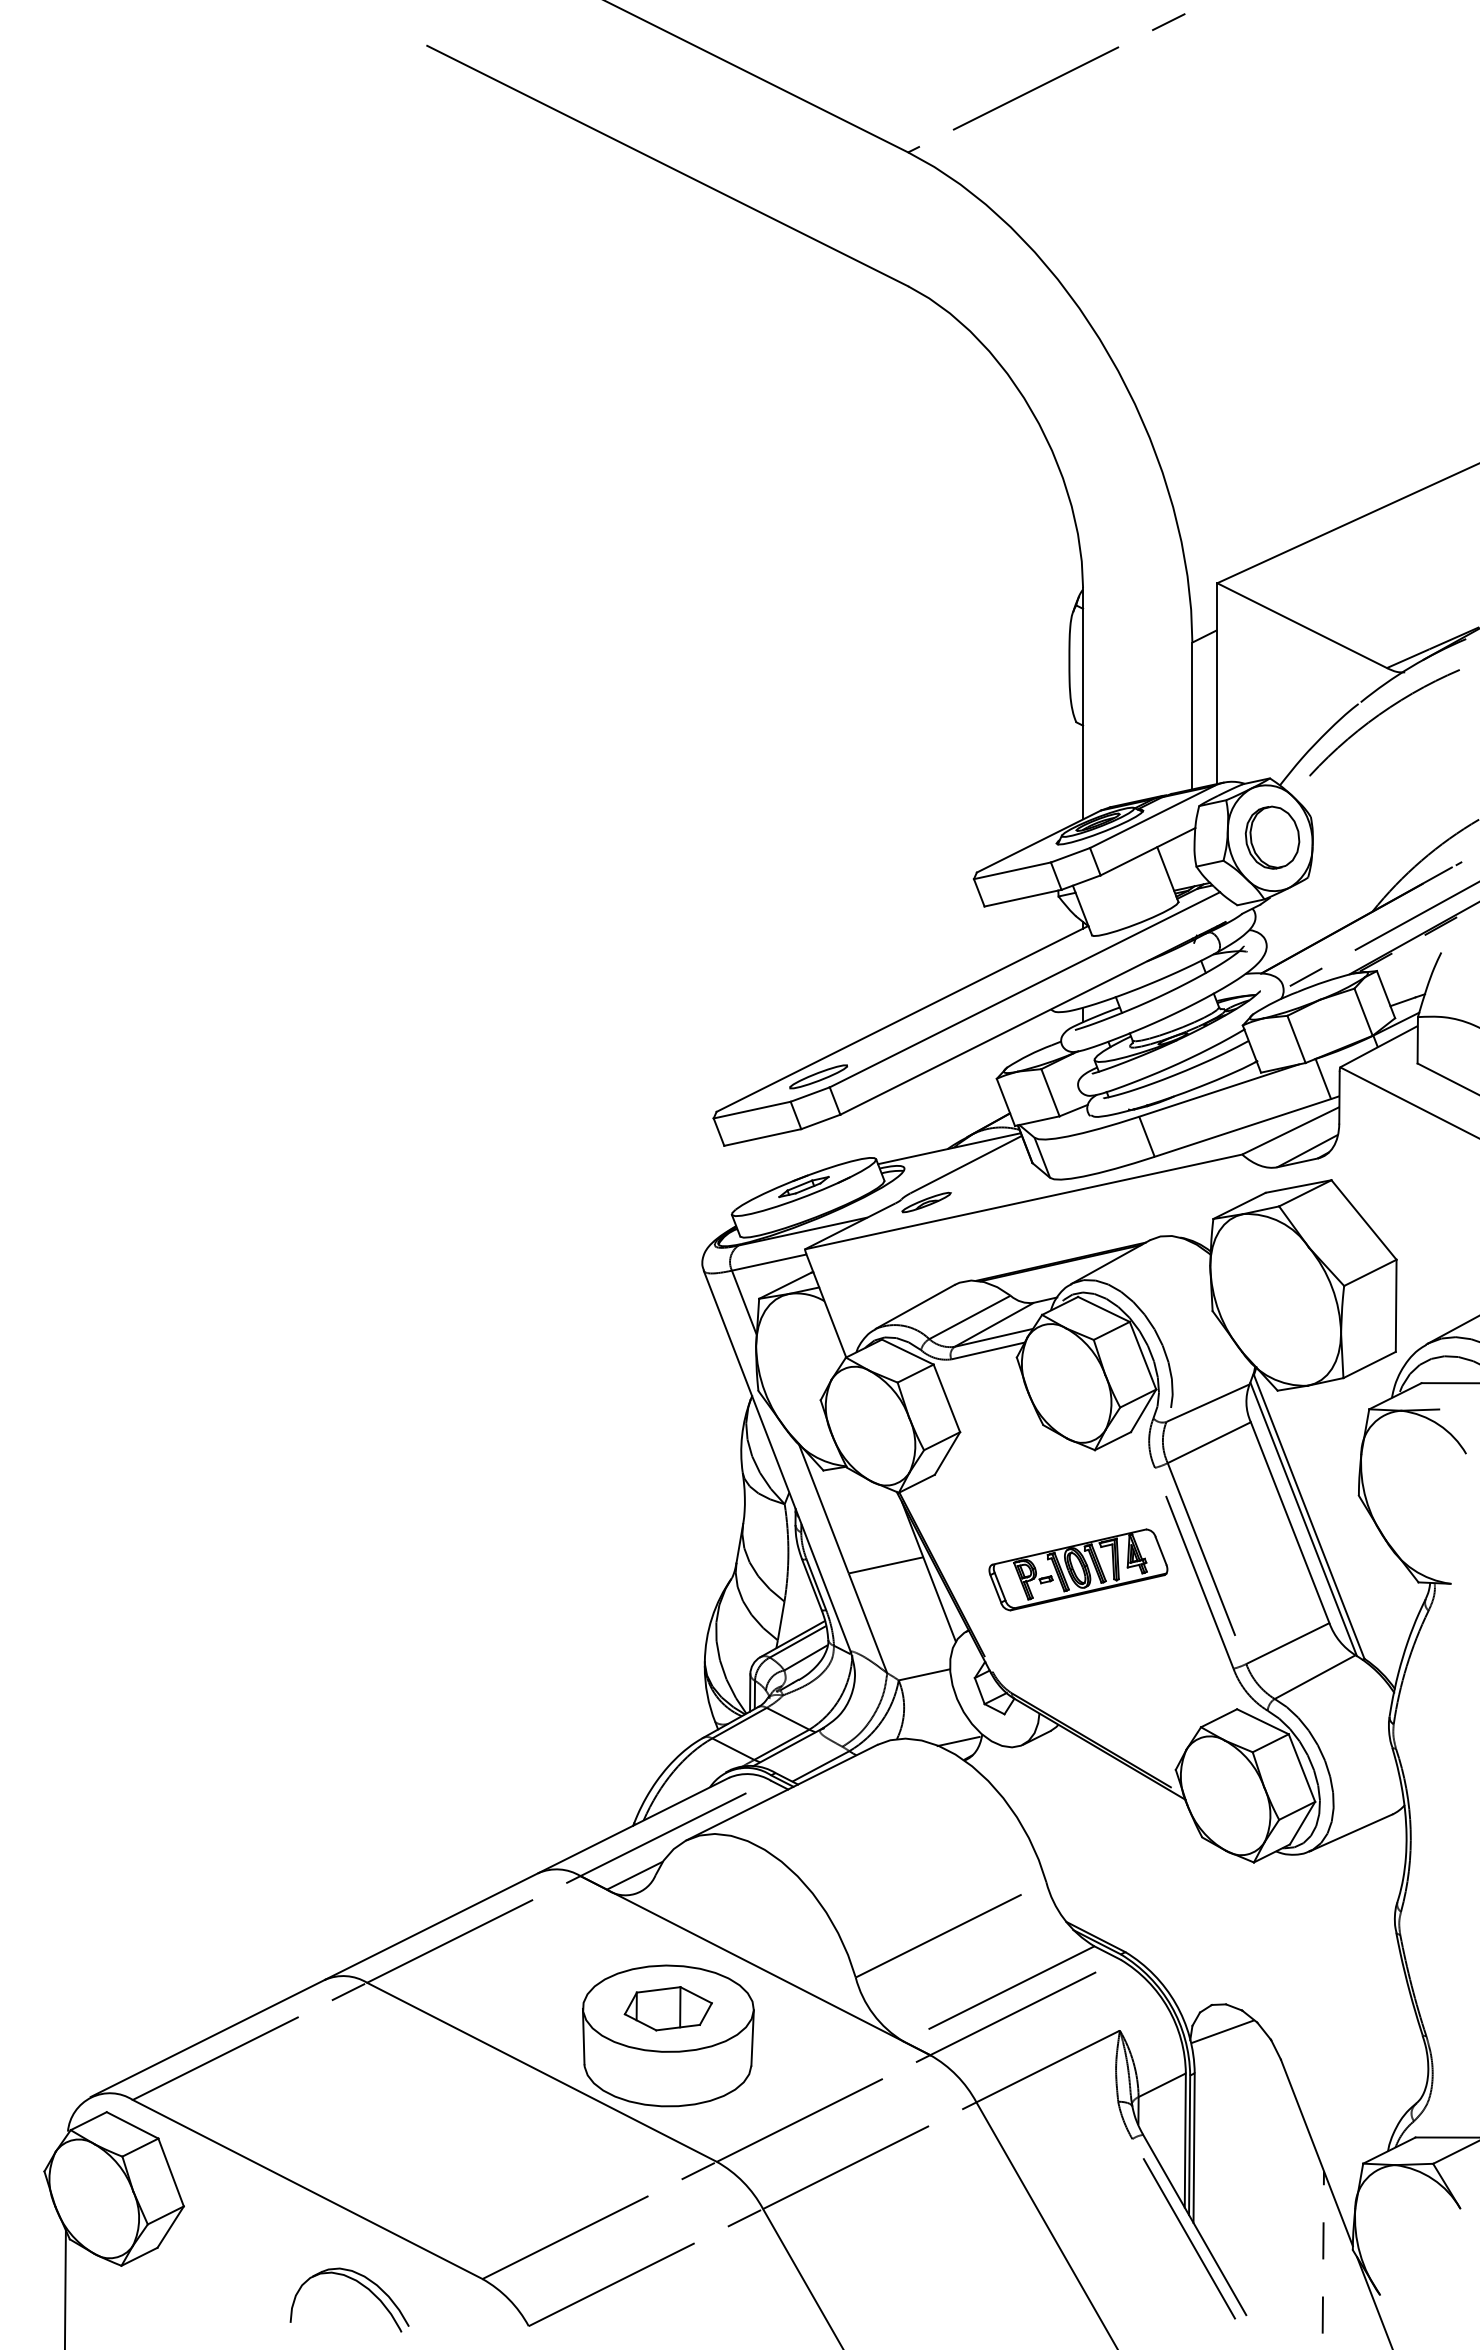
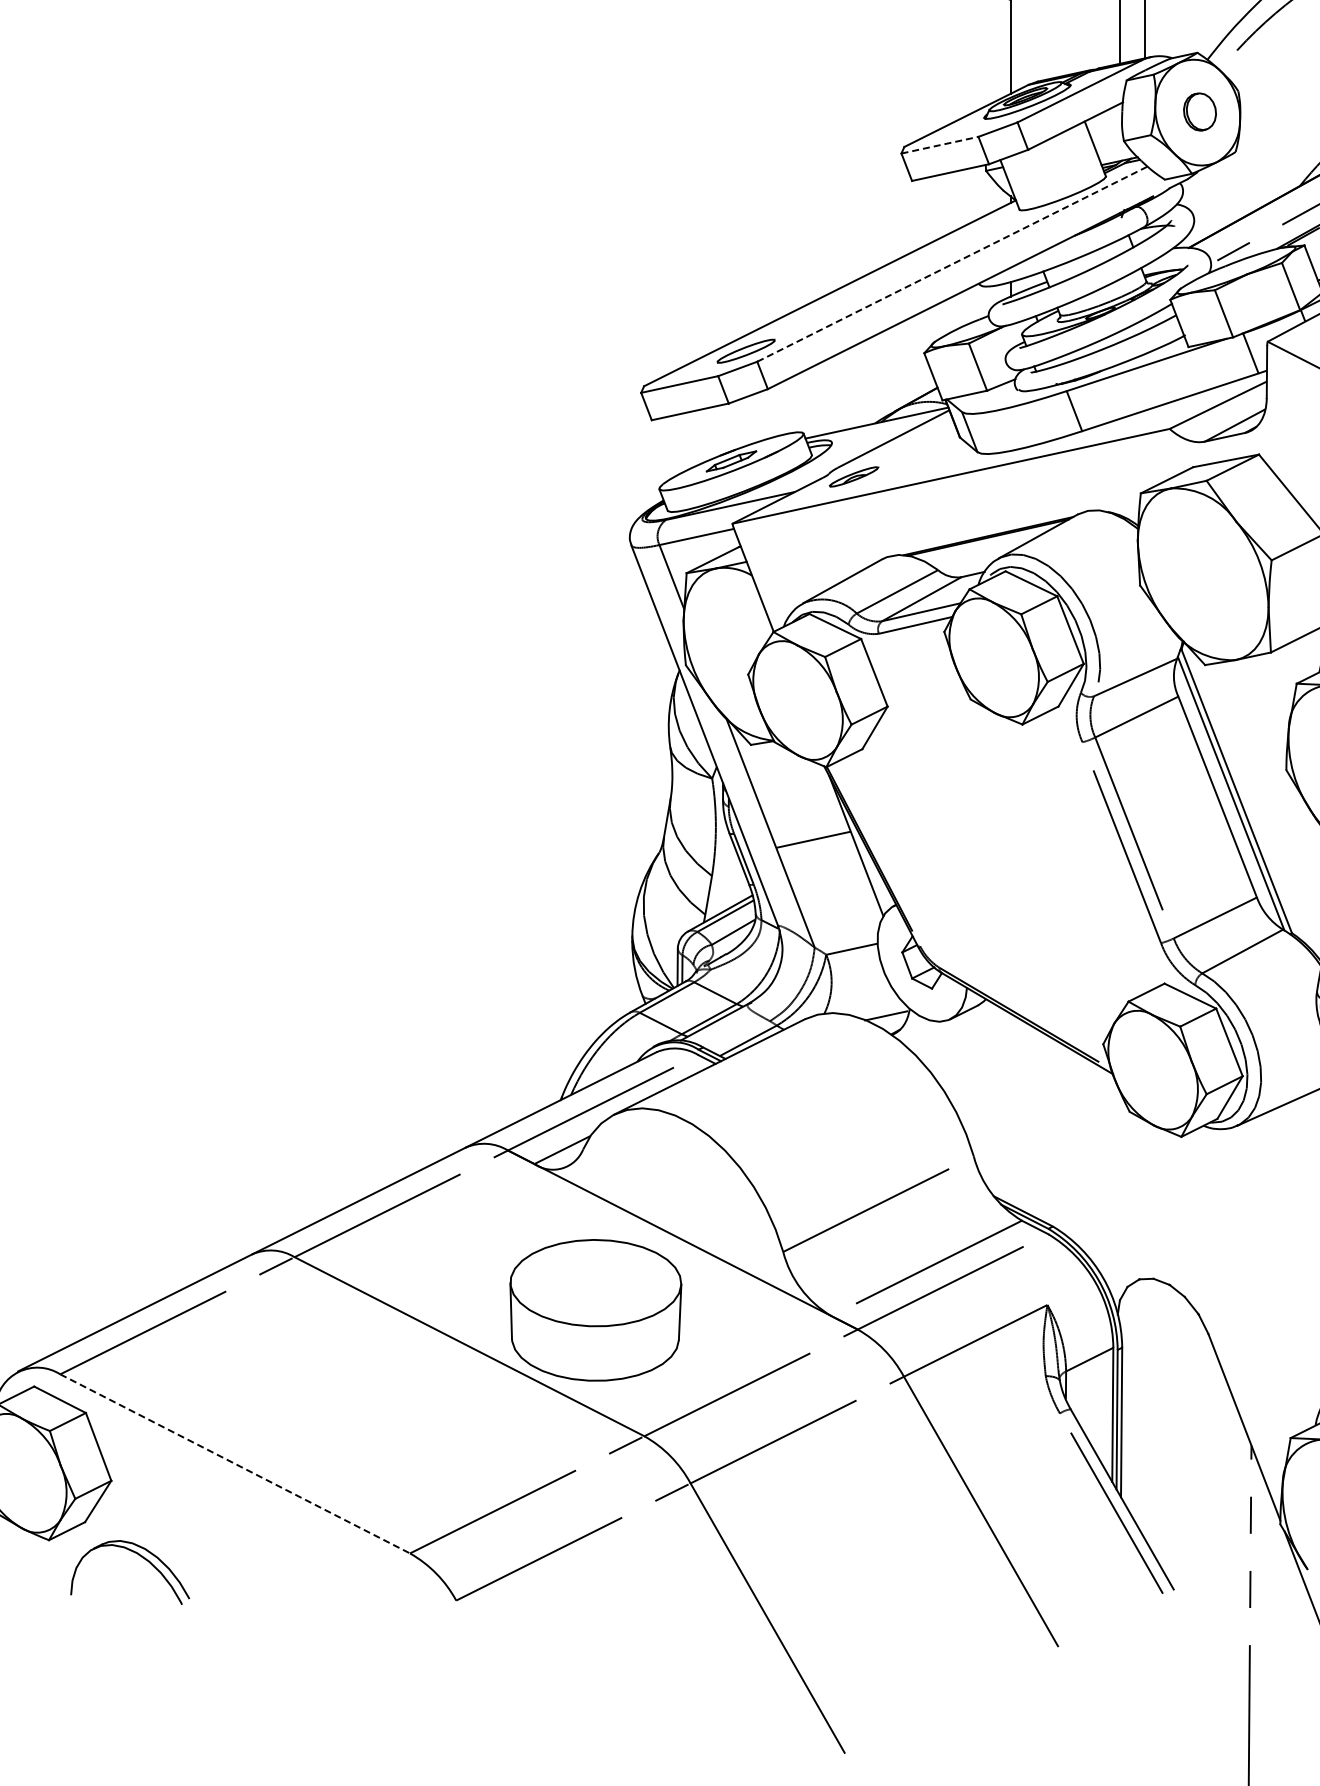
part: (1272, 837) -> (1200, 111), size x0.6
line: (1012, 870) -> (940, 144), solid -> dashed
line: (1025, 989) -> (953, 263), solid -> dashed
part: (1078, 1569) -> (1006, 843), removed
part: (667, 2008) -> (595, 1282), removed
line: (1222, 2031) -> (1150, 1305), removed
line: (308, 2189) -> (236, 1463), solid -> dashed
part: (358, 2283) -> (139, 1555), moved

